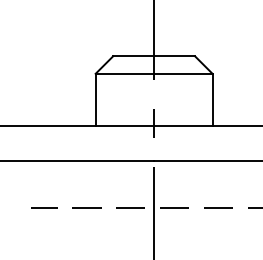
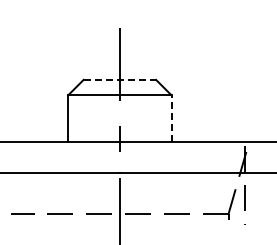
line: (154, 55) -> (120, 79), solid -> dashed
line: (212, 99) -> (171, 118), solid -> dashed

